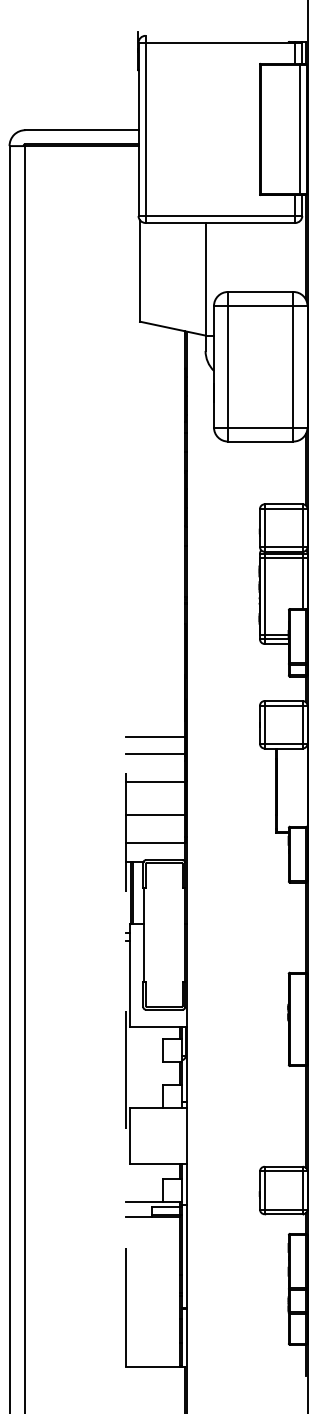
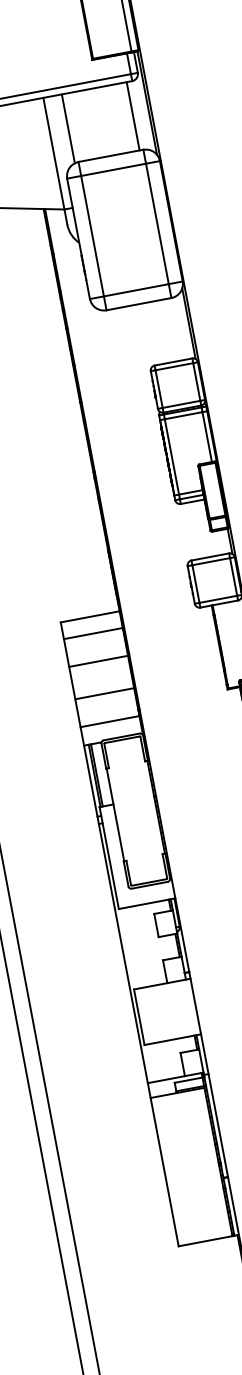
line: (289, 256) -> (132, 115), added
line: (224, 257) -> (68, 128), added
line: (125, 1052) -> (119, 934), dashed -> solid

